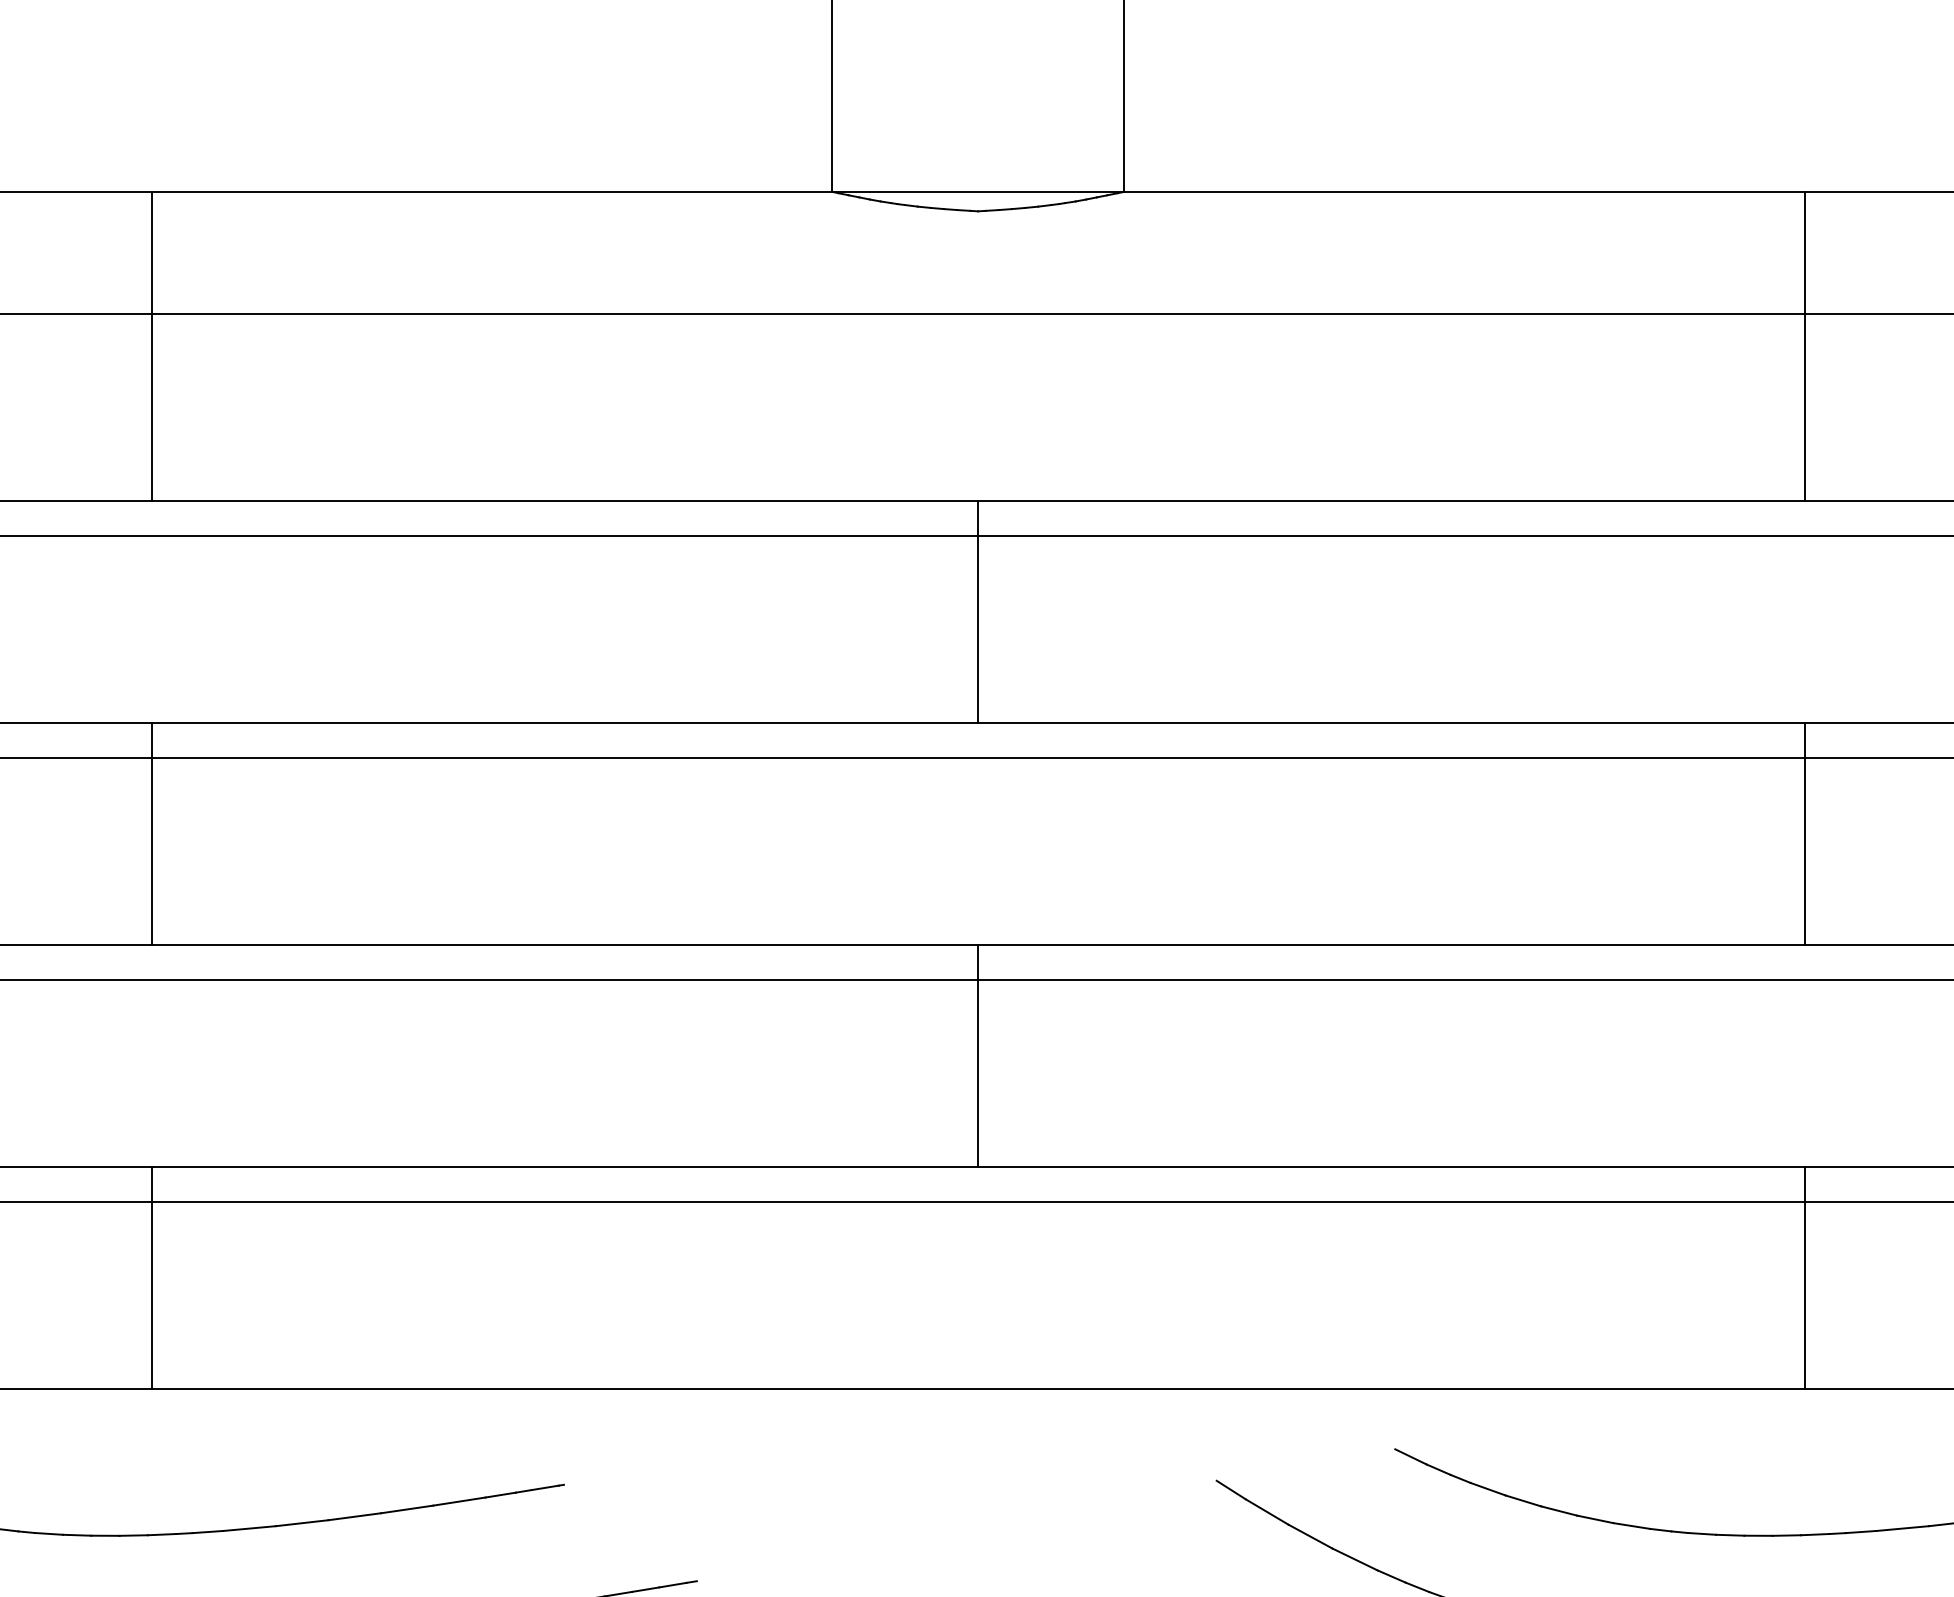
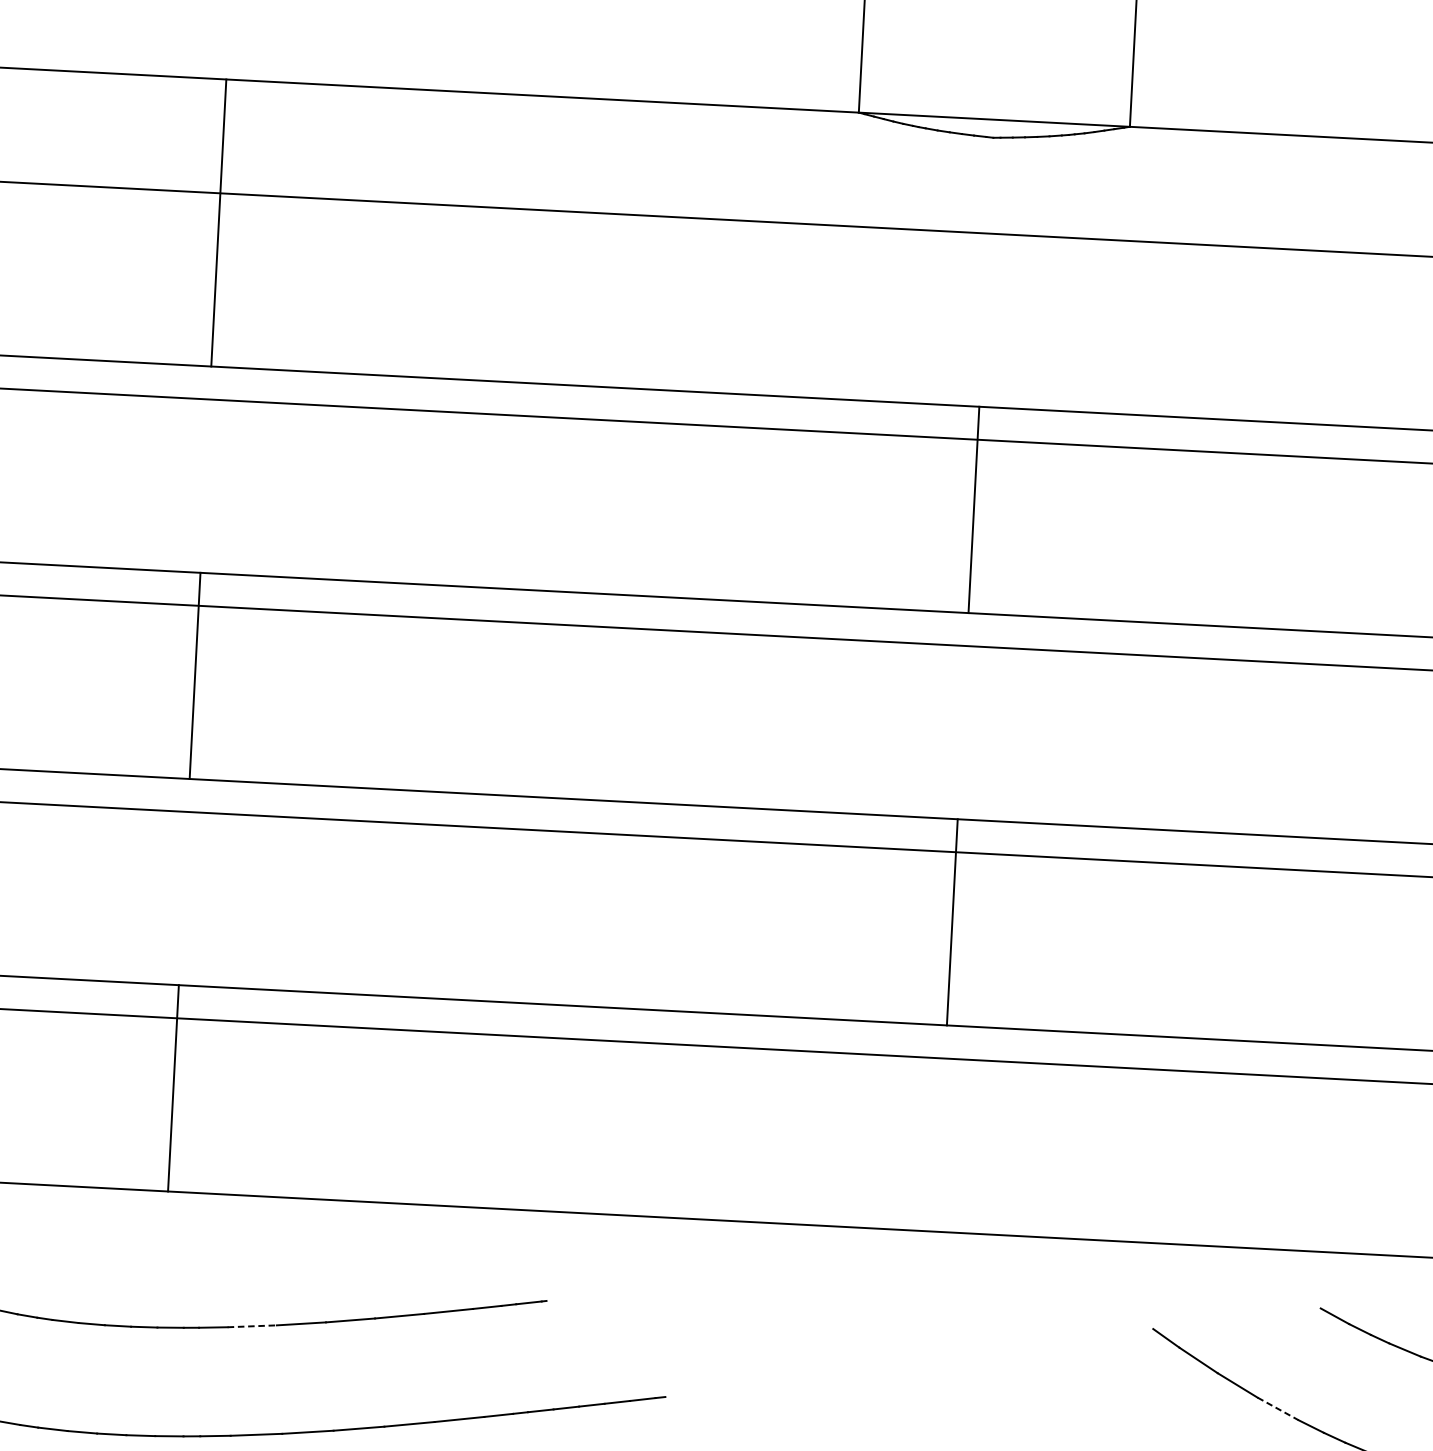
line: (250, 1528) -> (253, 1326), solid -> dashed
line: (1355, 1559) -> (1278, 1408), solid -> dashed

